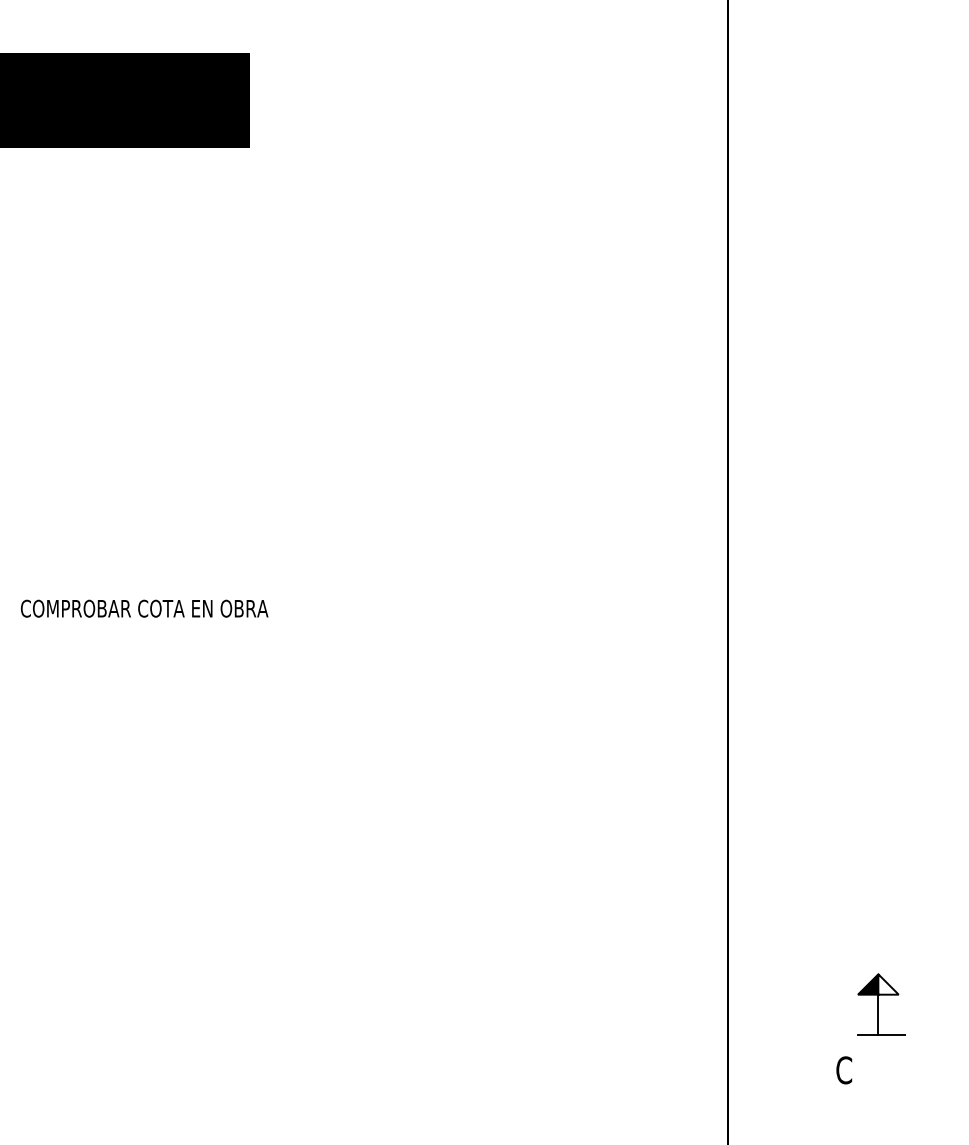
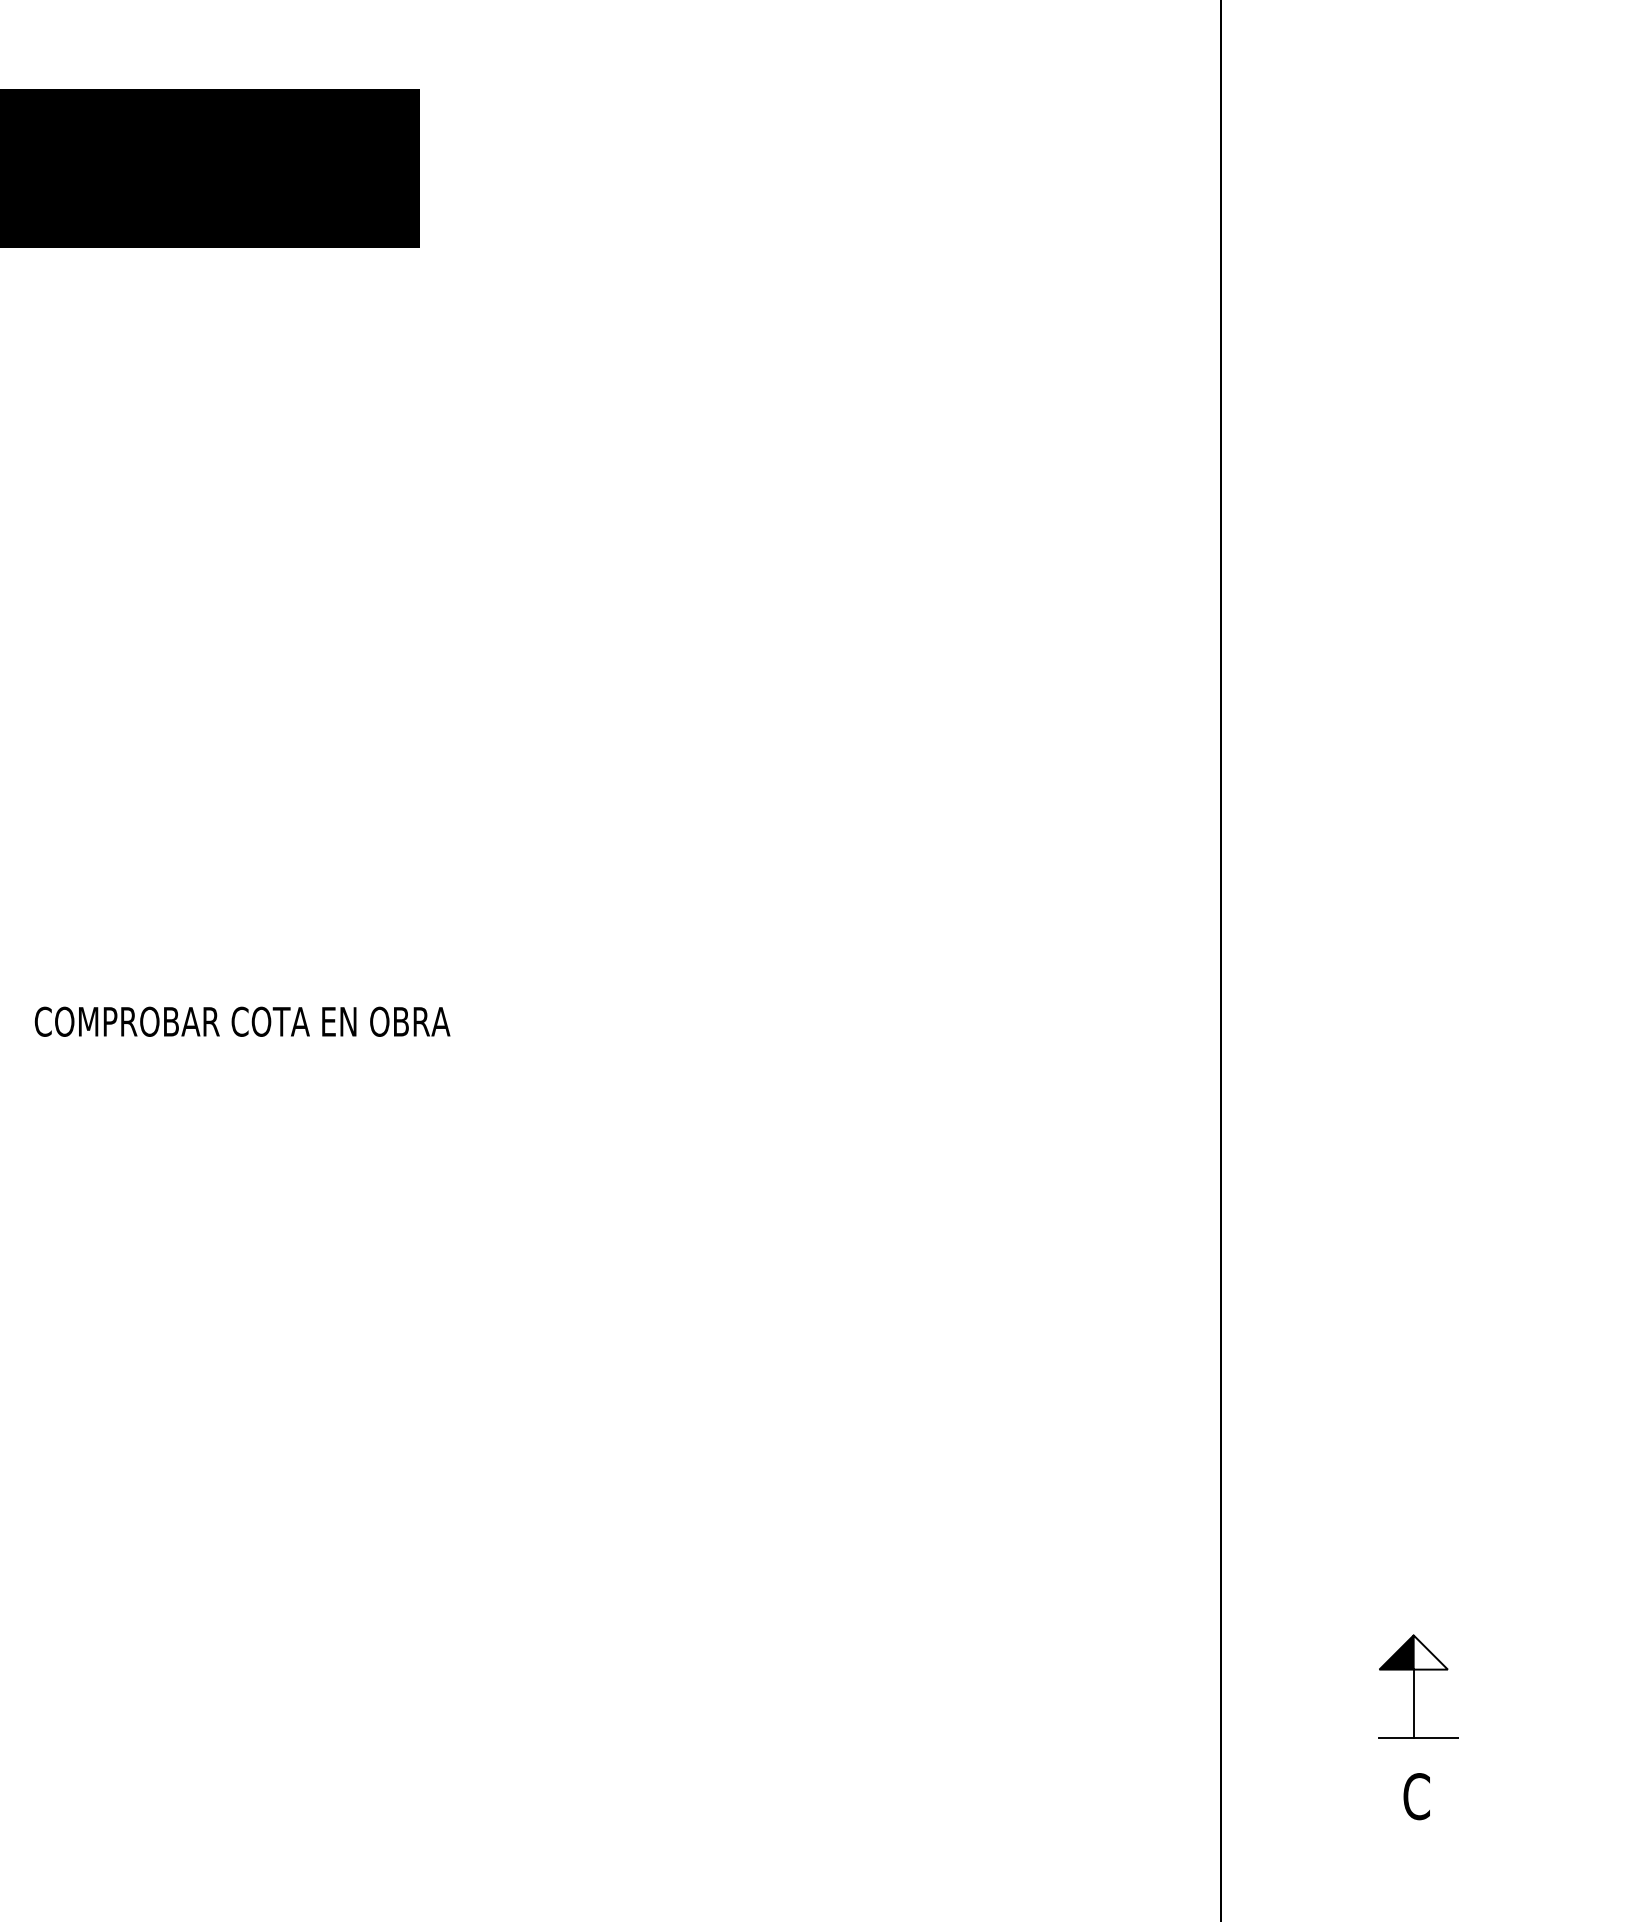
part: (881, 1004) -> (1418, 1686), moved

